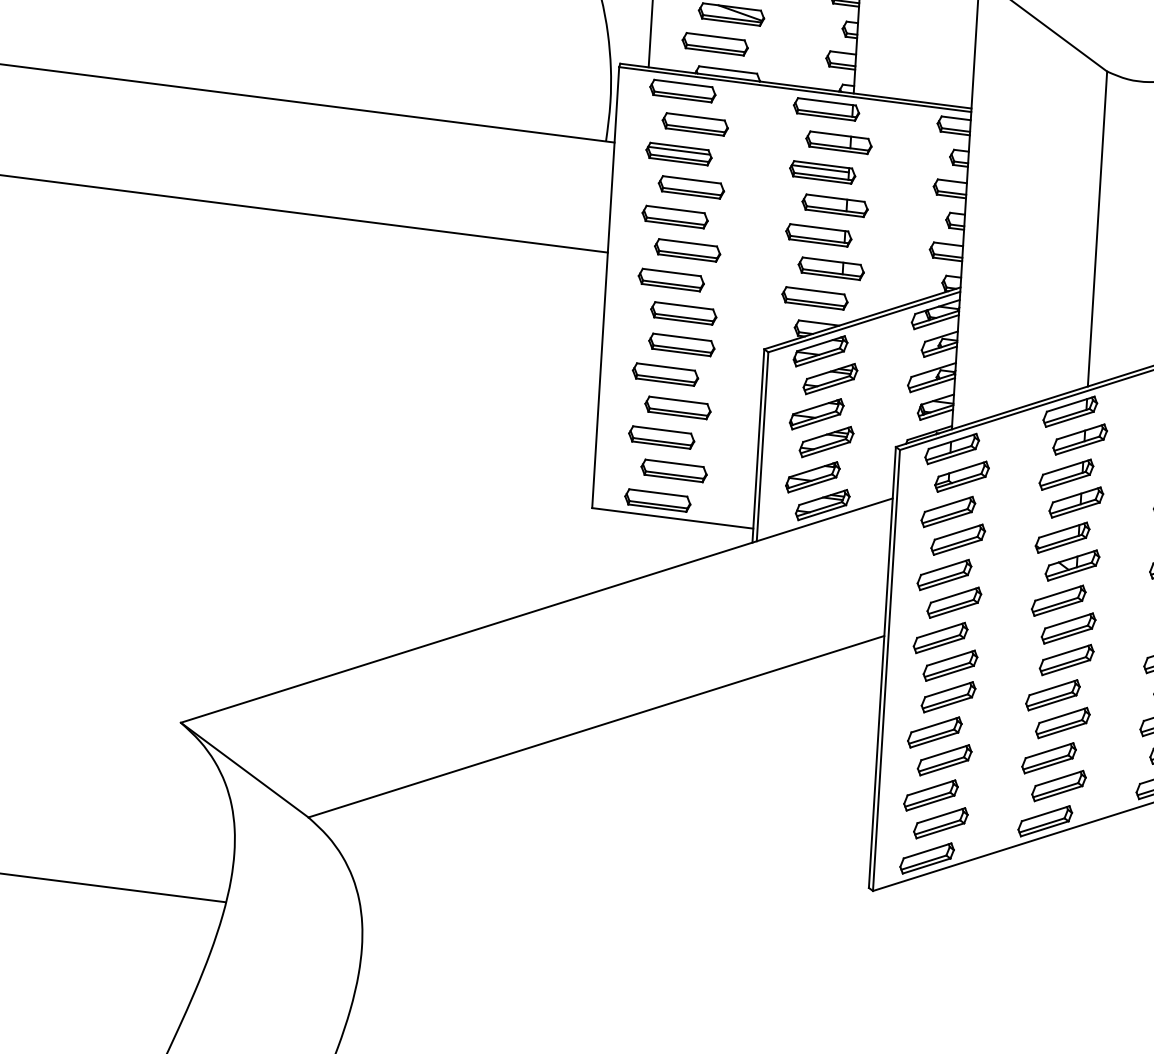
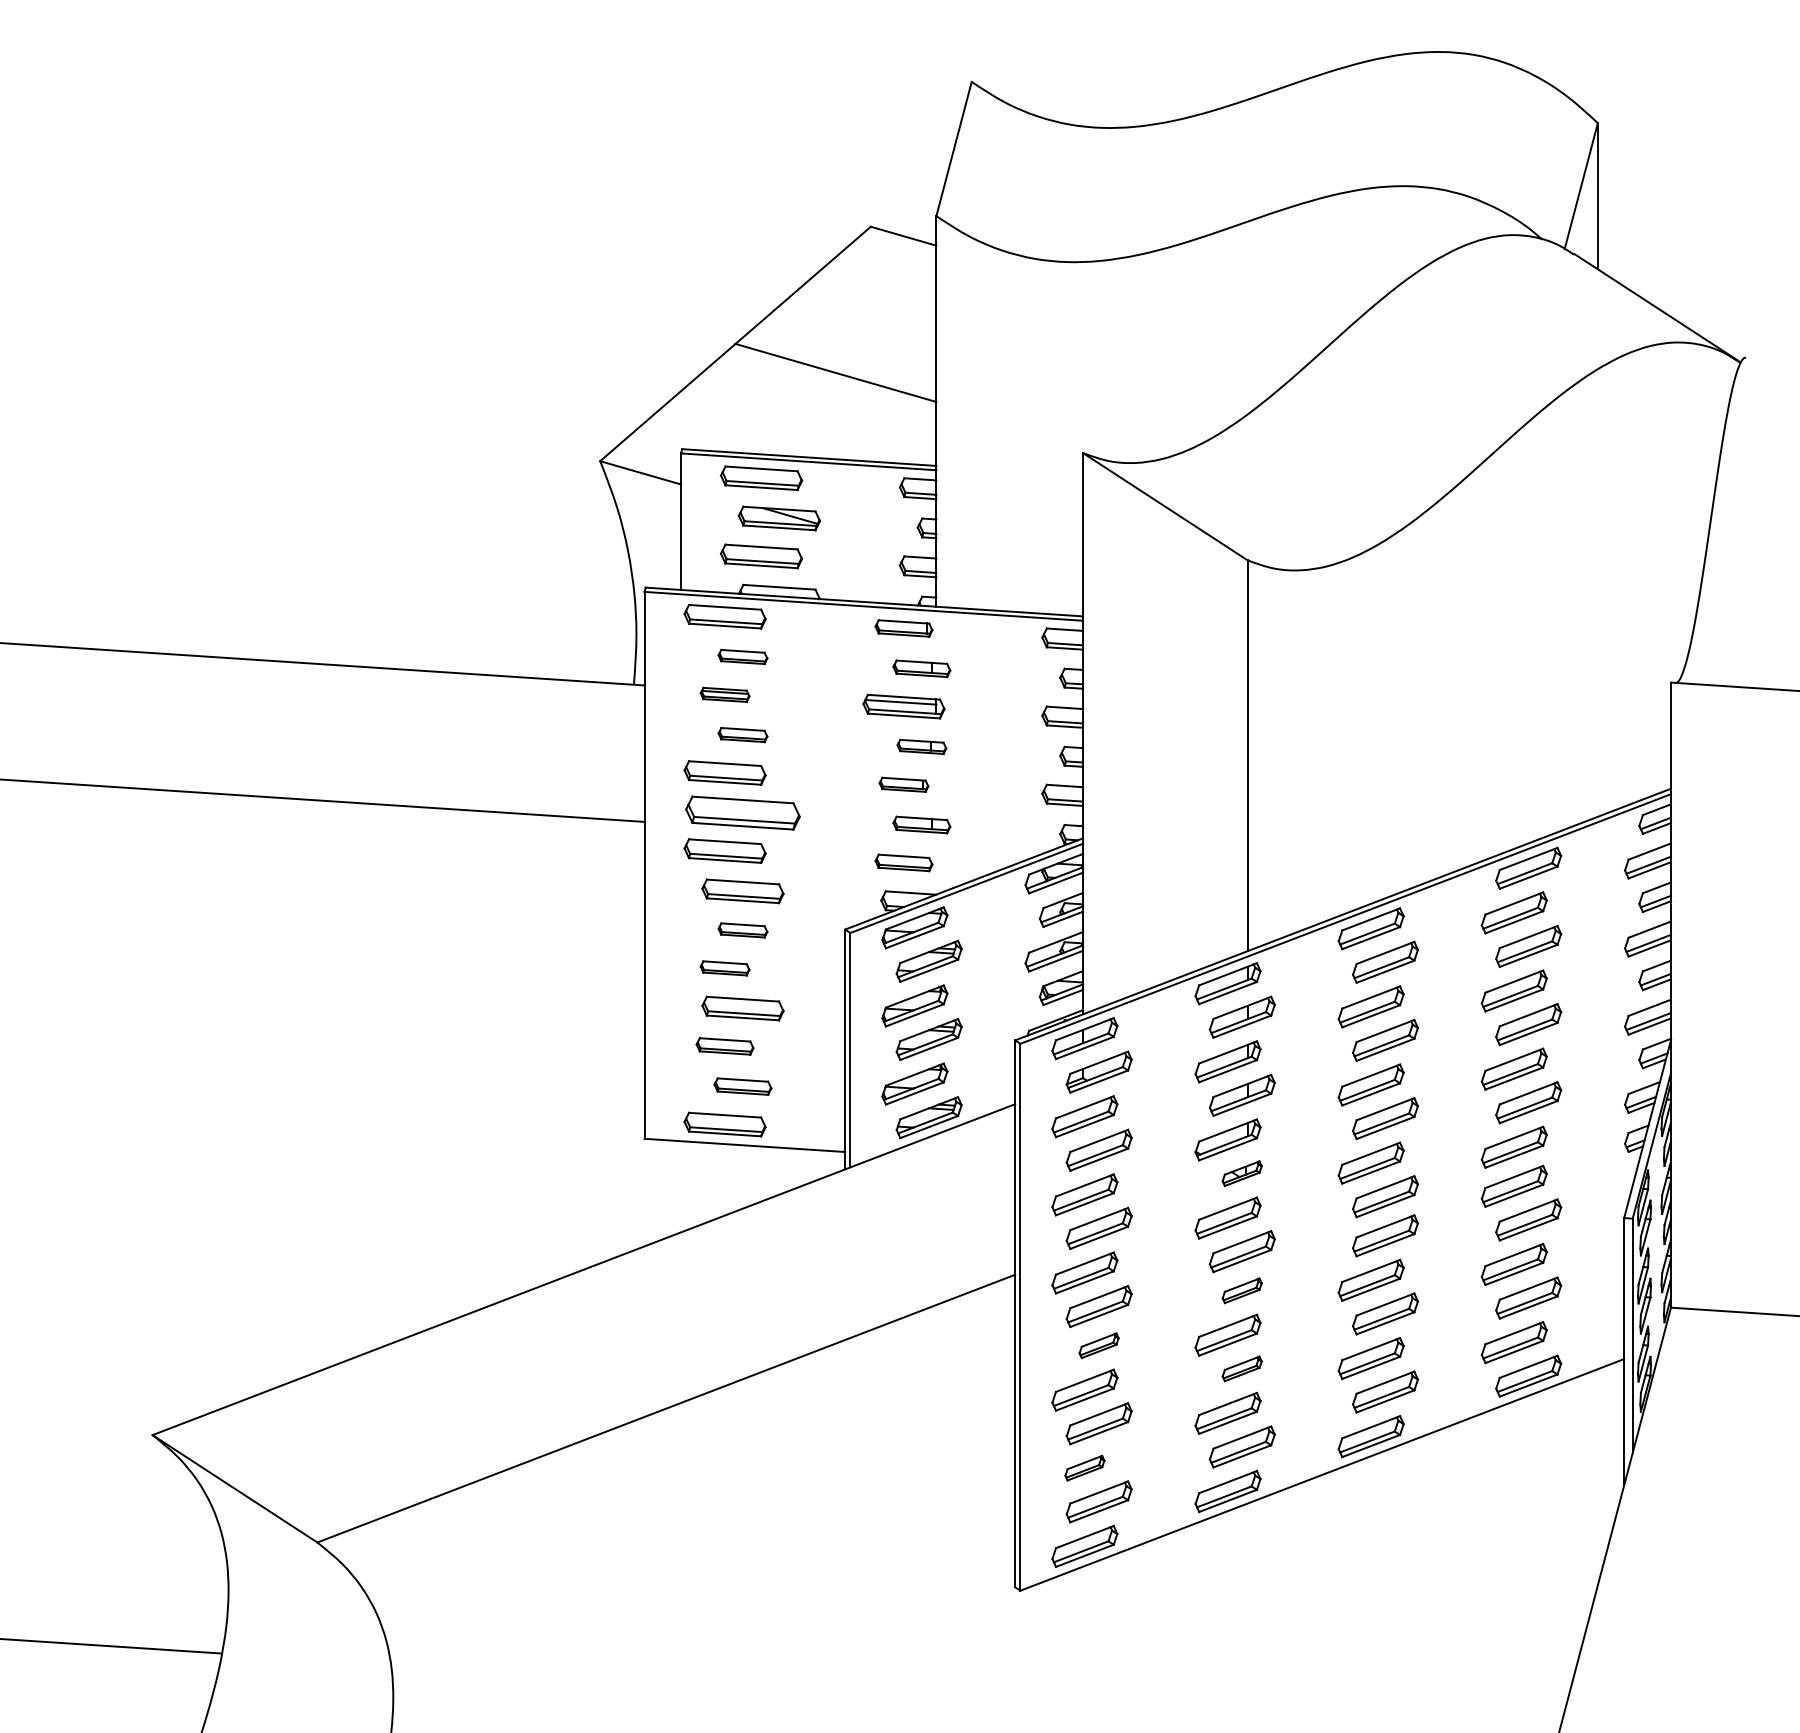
part: (826, 109) -> (903, 628), size x0.7
part: (694, 124) -> (742, 656), size x0.6
part: (838, 142) -> (921, 668), size x0.7
part: (678, 153) -> (724, 694), size x0.6
part: (691, 186) -> (742, 734), size x0.6
part: (834, 205) -> (921, 746), size x0.6
part: (818, 235) -> (903, 784), size x0.6
part: (687, 250) -> (742, 813), size x1.4
part: (830, 268) -> (921, 824), size x0.7
part: (814, 298) -> (903, 862), size x0.7
part: (681, 344) -> (742, 930), size x0.6
part: (665, 374) -> (724, 968), size x0.6
part: (661, 437) -> (724, 1046), size x0.7
part: (673, 470) -> (742, 1086), size x0.7
part: (1071, 565) -> (1241, 1173), size x0.6
part: (1066, 659) -> (1241, 1290), size x0.6
part: (948, 697) -> (1098, 1345), size x0.6
part: (1062, 722) -> (1241, 1368), size x0.6
part: (930, 794) -> (1084, 1467), size x0.6

